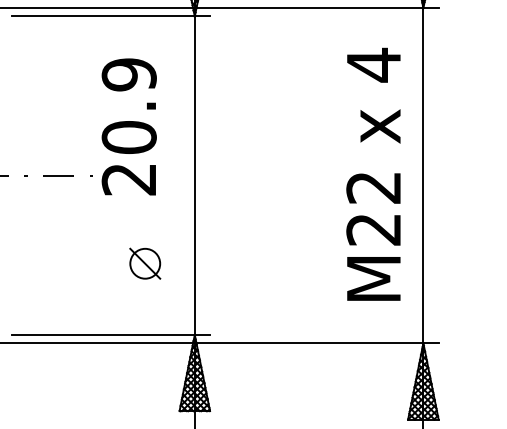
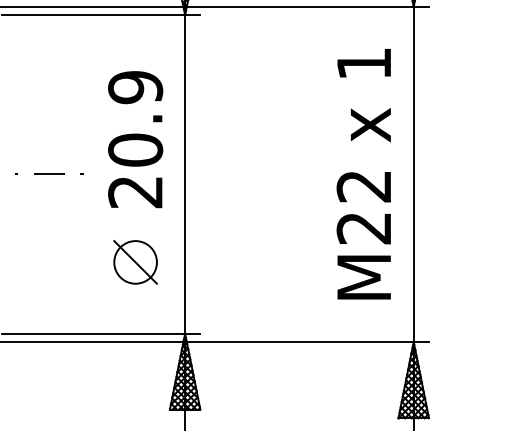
text: (373, 64) -> (363, 63), 4 -> 1
text: (129, 126) -> (135, 139), moved
part: (145, 263) -> (135, 262), size x1.43

